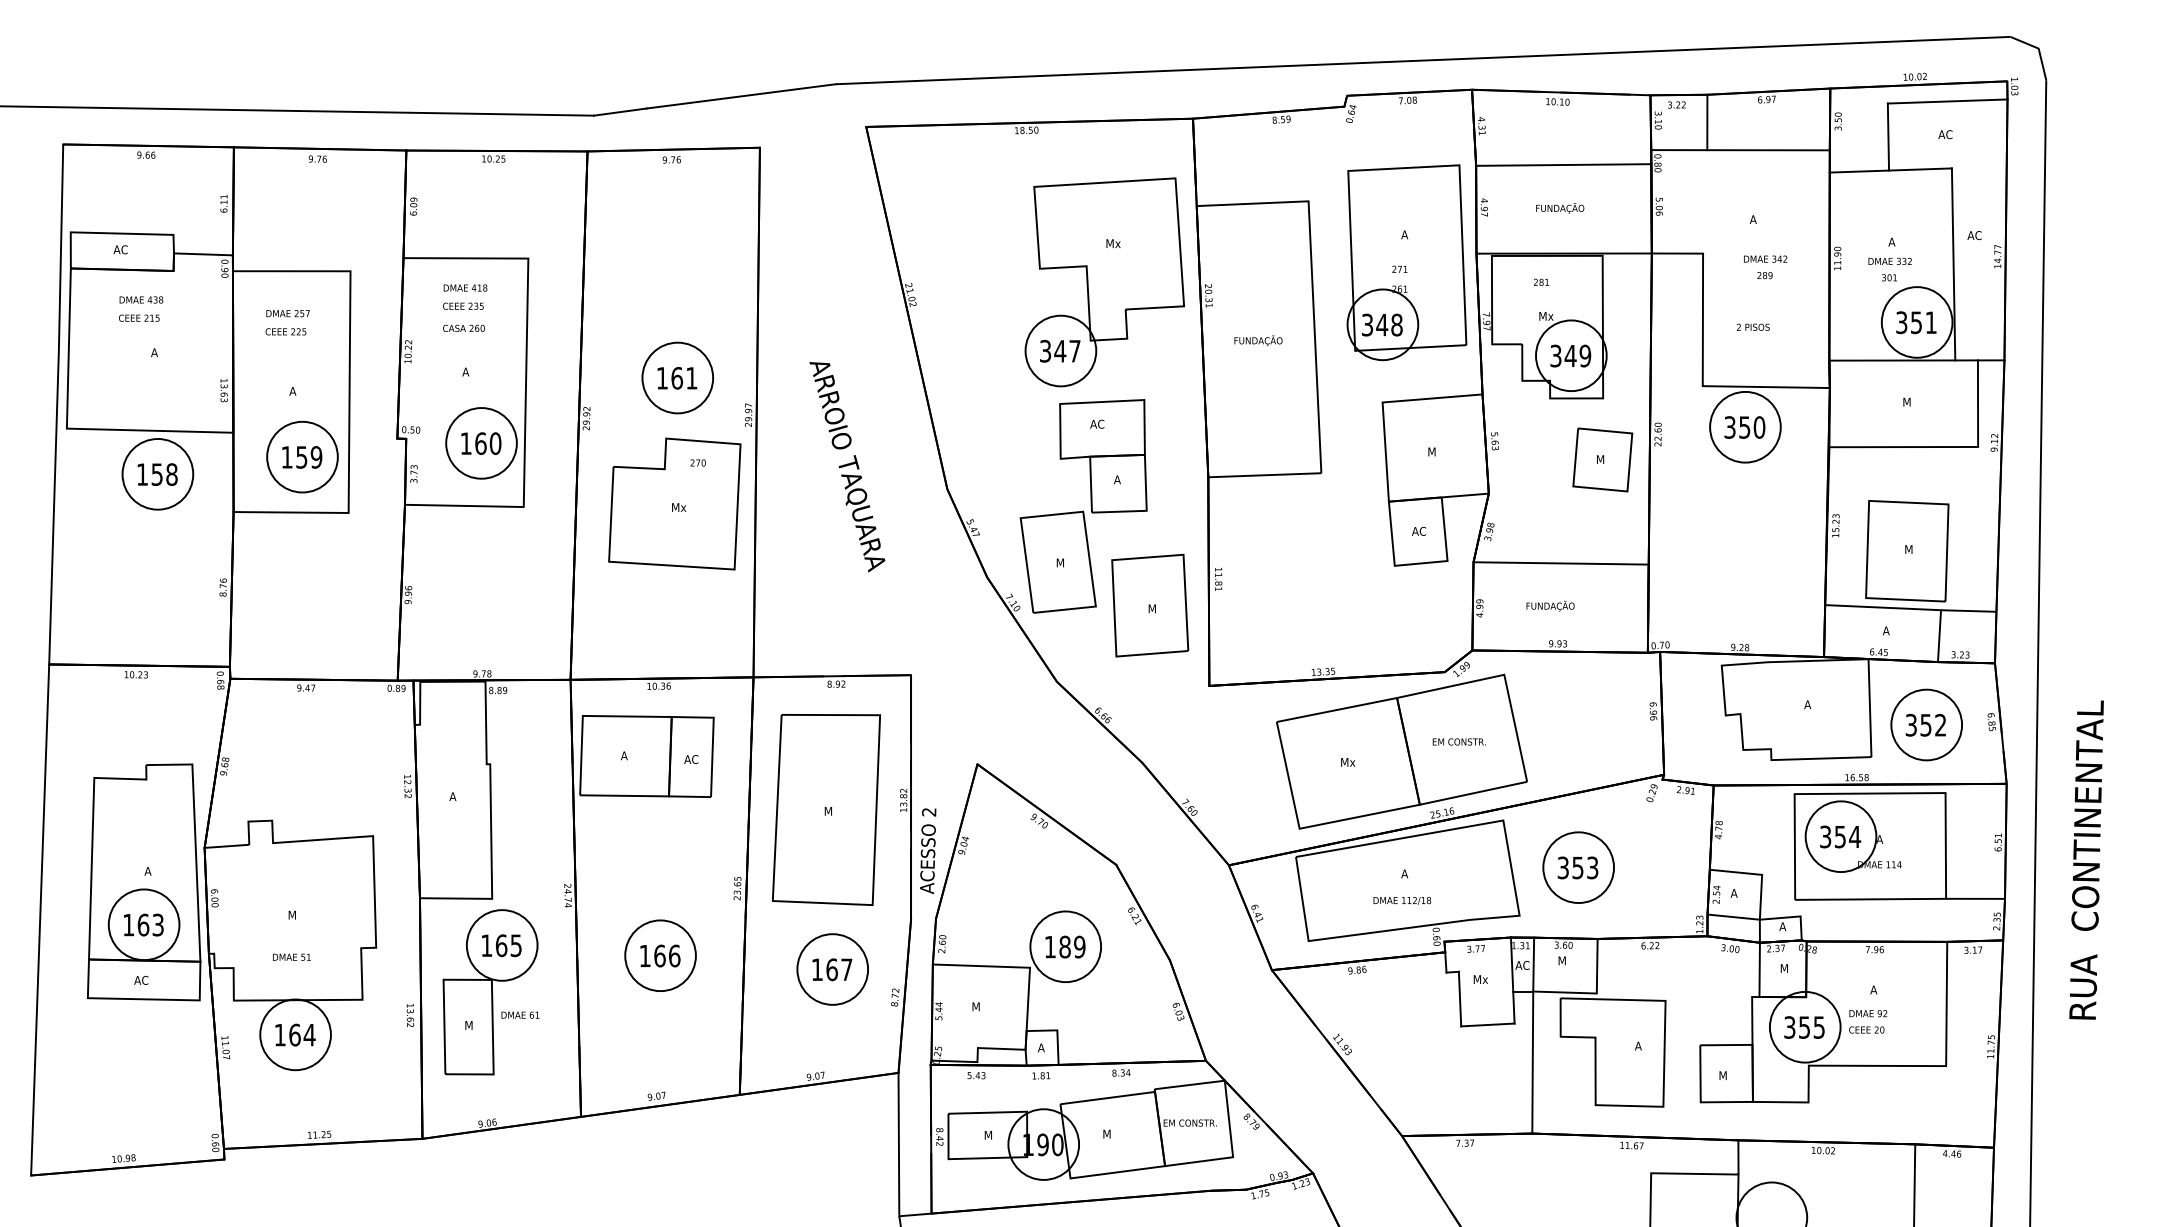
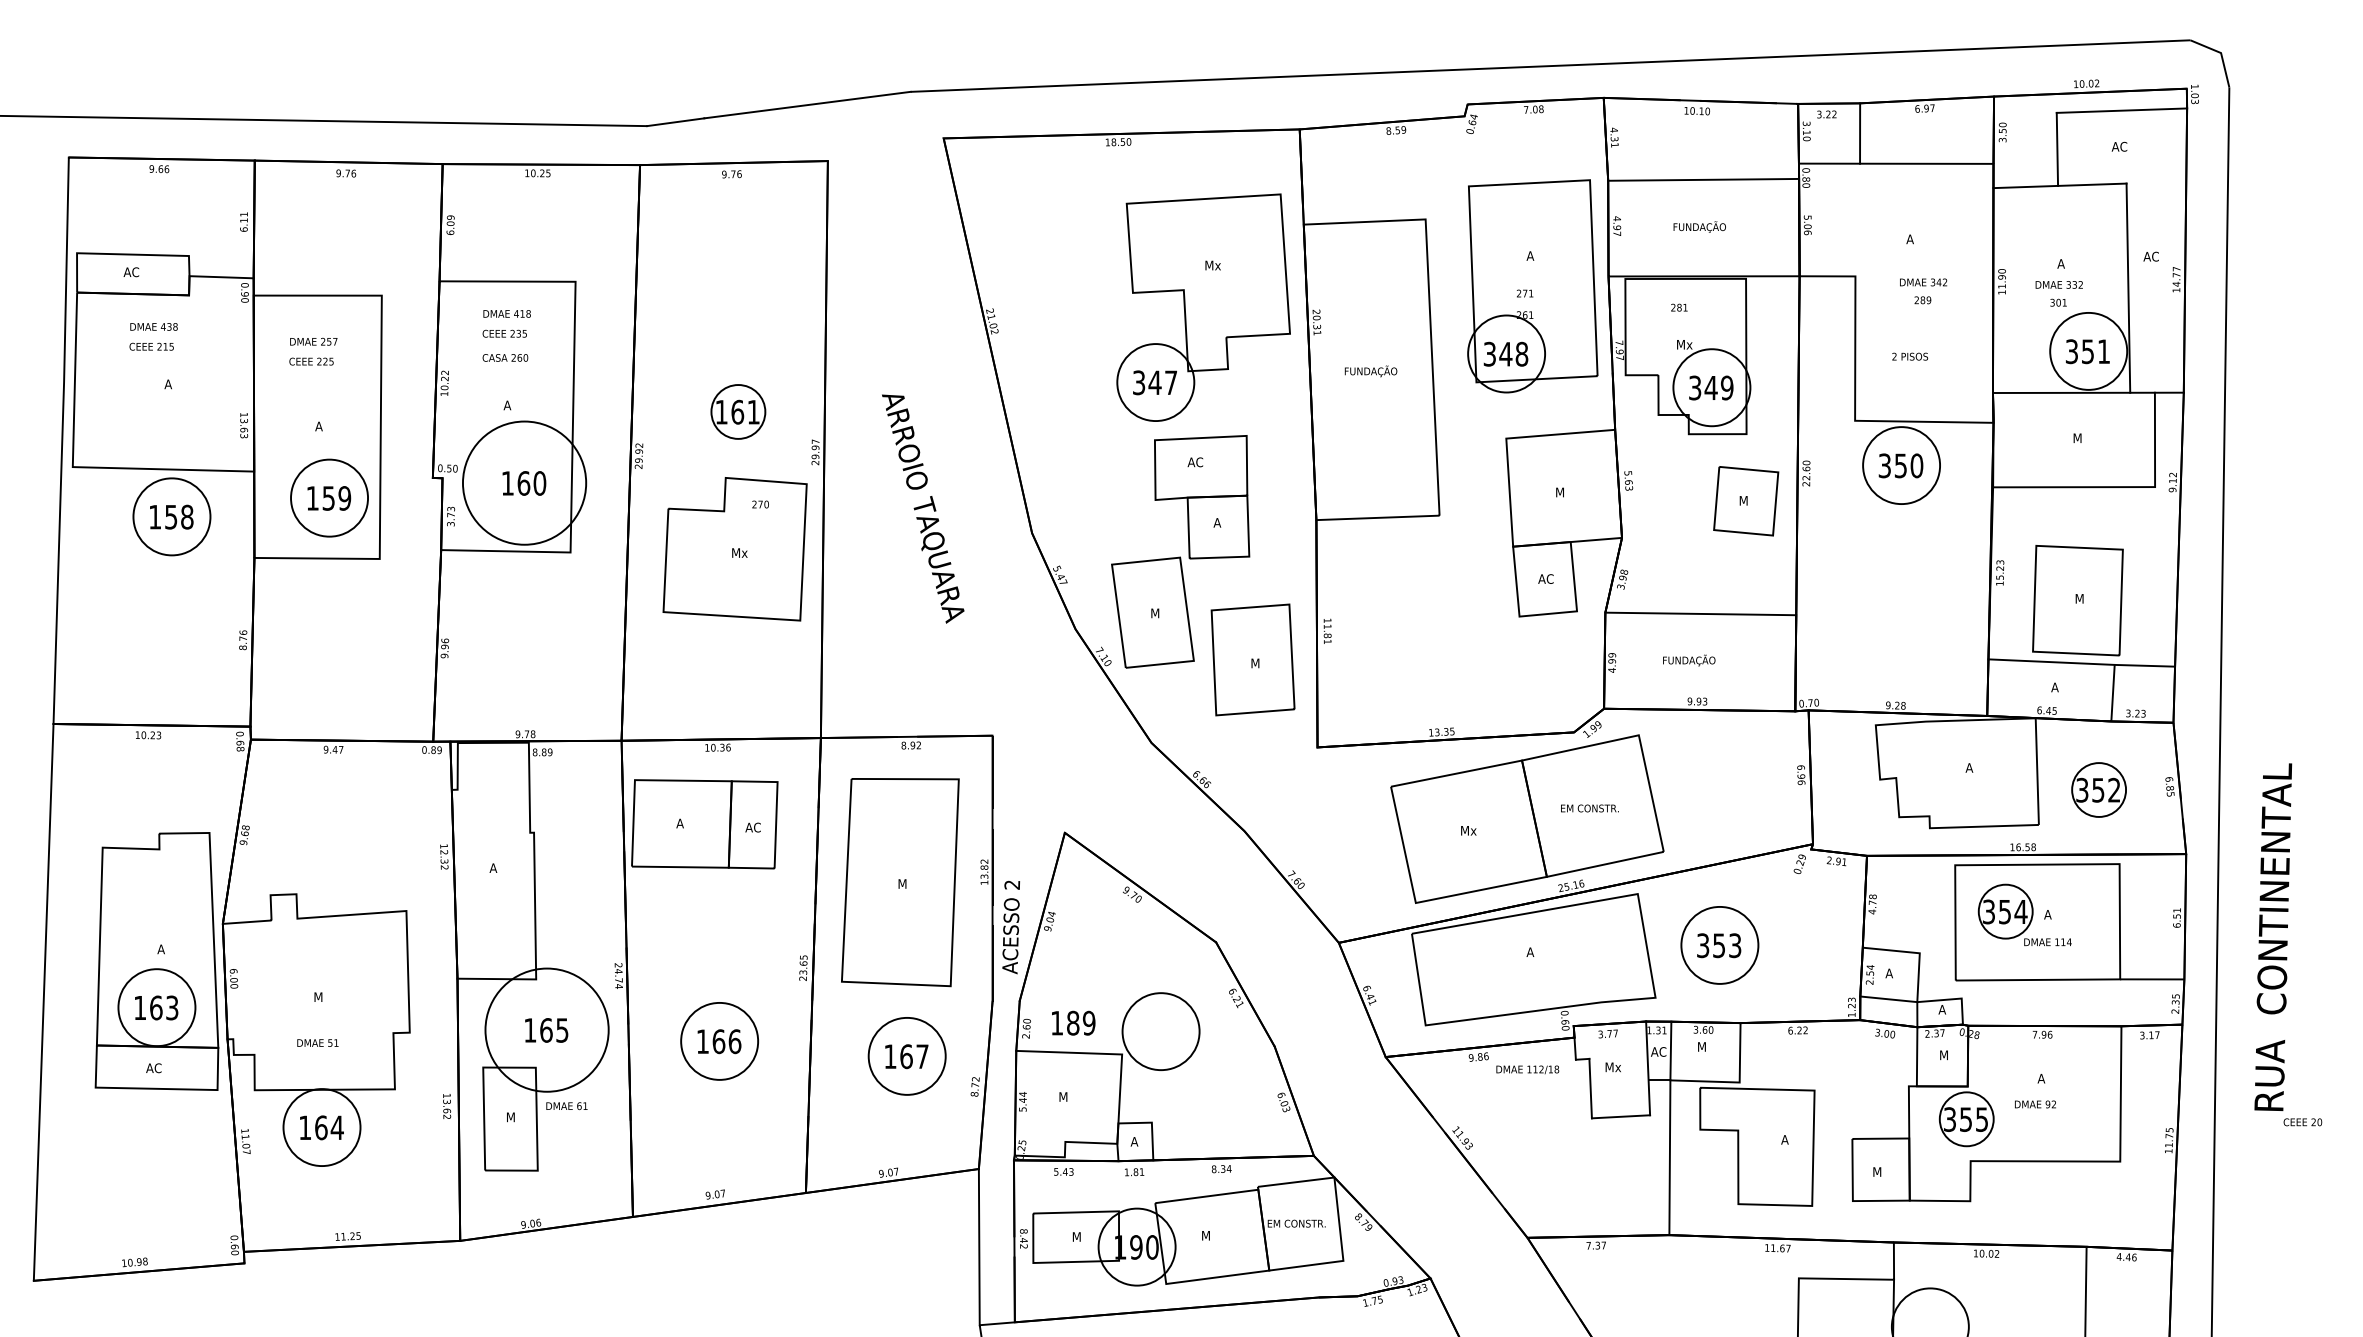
circle: (677, 377) -> (738, 411), size x0.7
circle: (481, 443) -> (524, 483), size x1.6
circle: (1926, 724) -> (2098, 789), size x0.7
circle: (1840, 836) -> (2005, 911), size x0.7
text: (1402, 900) -> (1527, 1069), moved
circle: (501, 945) -> (546, 1030), size x1.6
text: (1065, 946) -> (1073, 1022), moved
circle: (1804, 1026) -> (1965, 1118), size x0.7
text: (1866, 1029) -> (2302, 1121), moved

